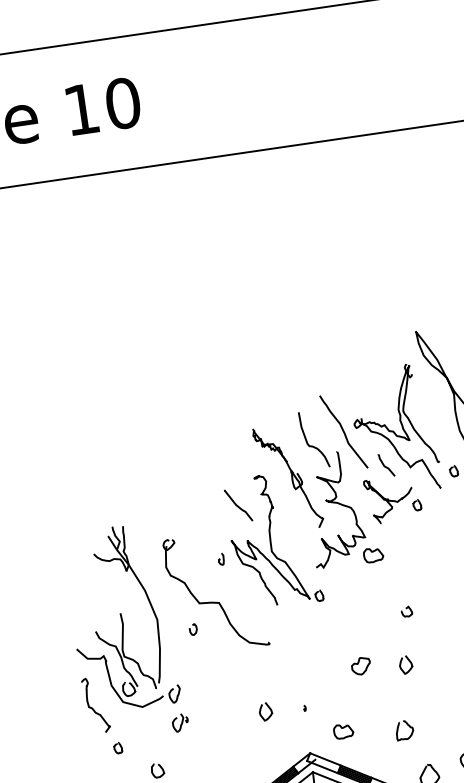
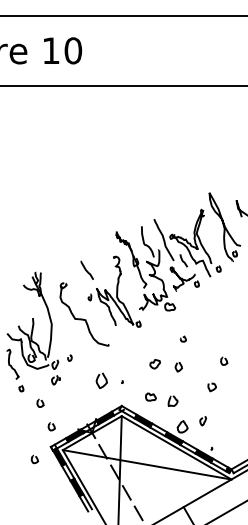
line: (237, 503) -> (86, 269), moved
part: (192, 628) -> (69, 357), moved
part: (265, 711) -> (101, 380), size x1.6
curve: (342, 730) -> (150, 396), moved

